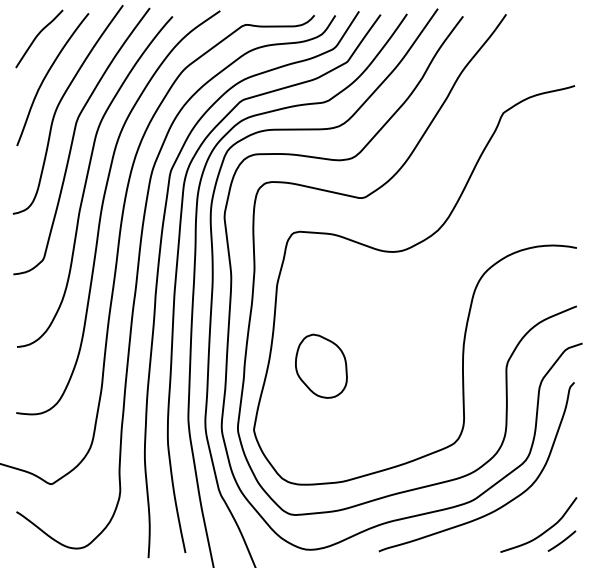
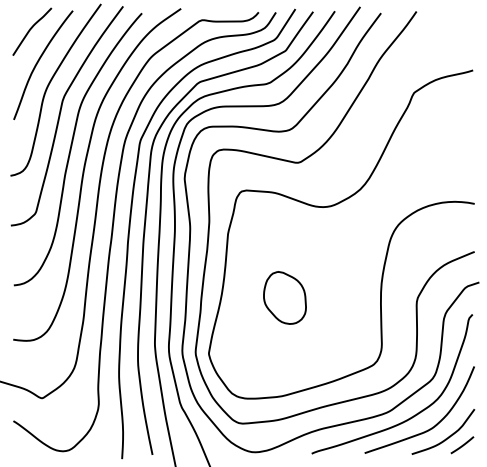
part: (321, 365) -> (285, 297), moved
curve: (527, 517) -> (434, 425), added

